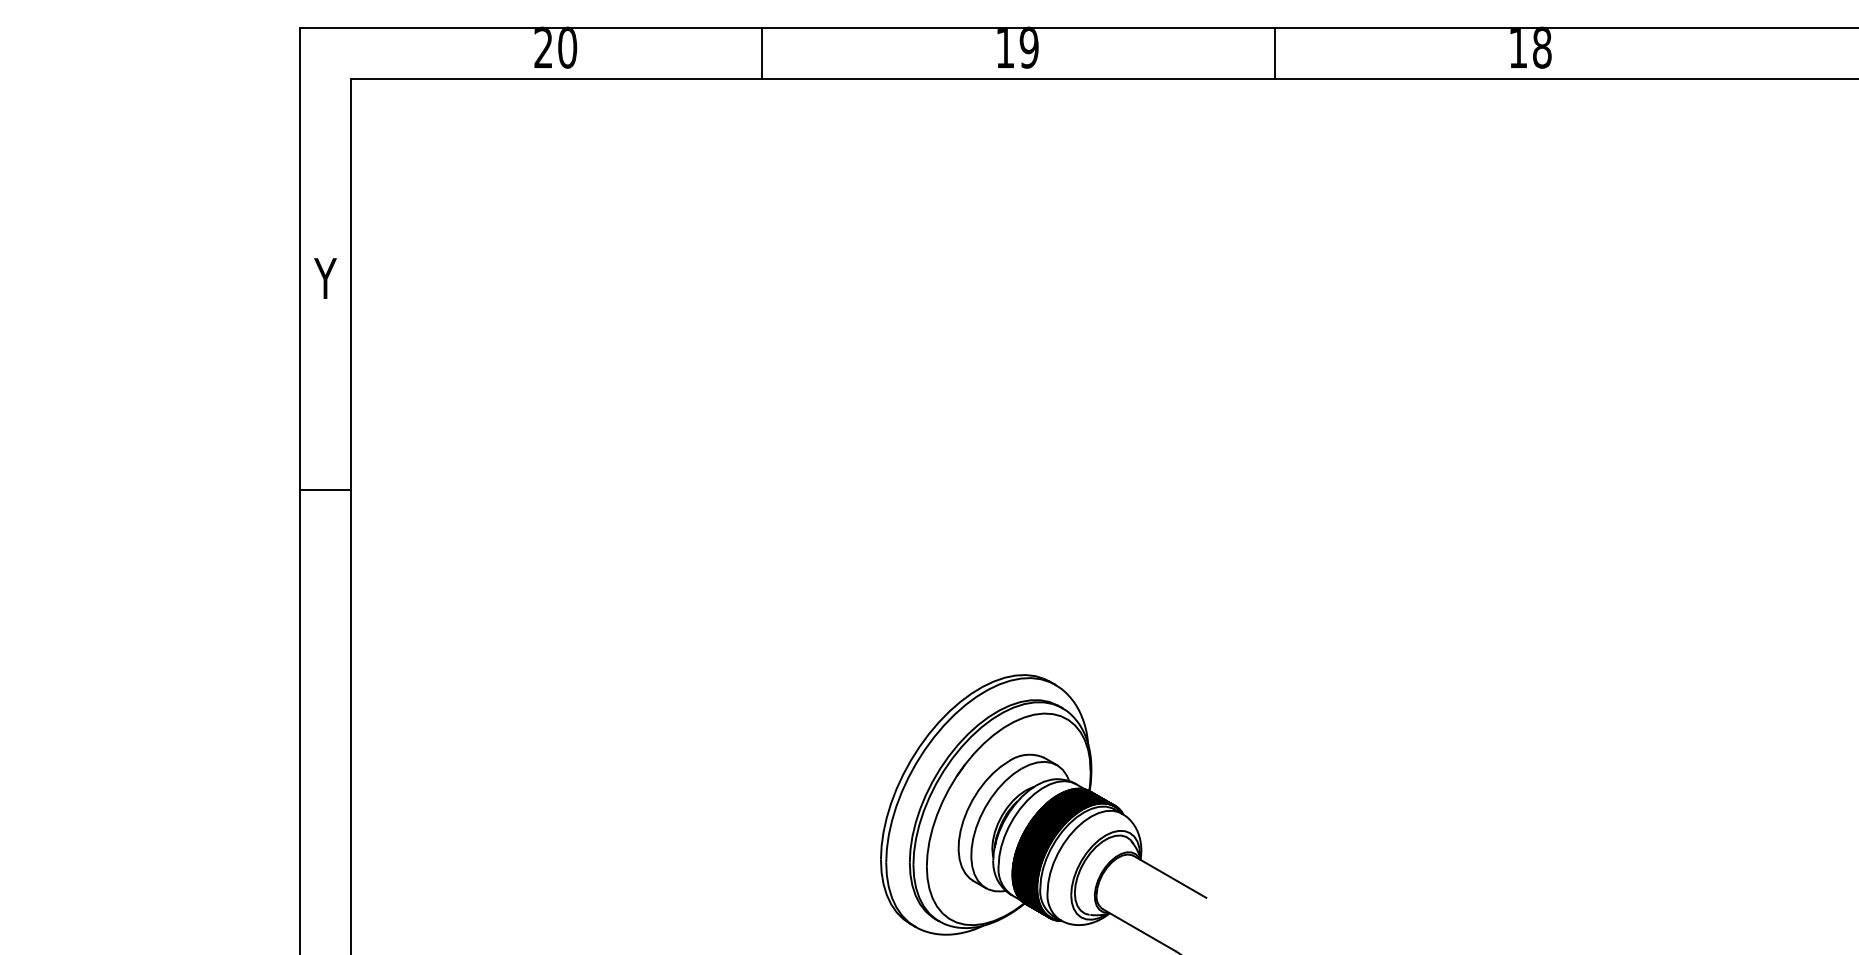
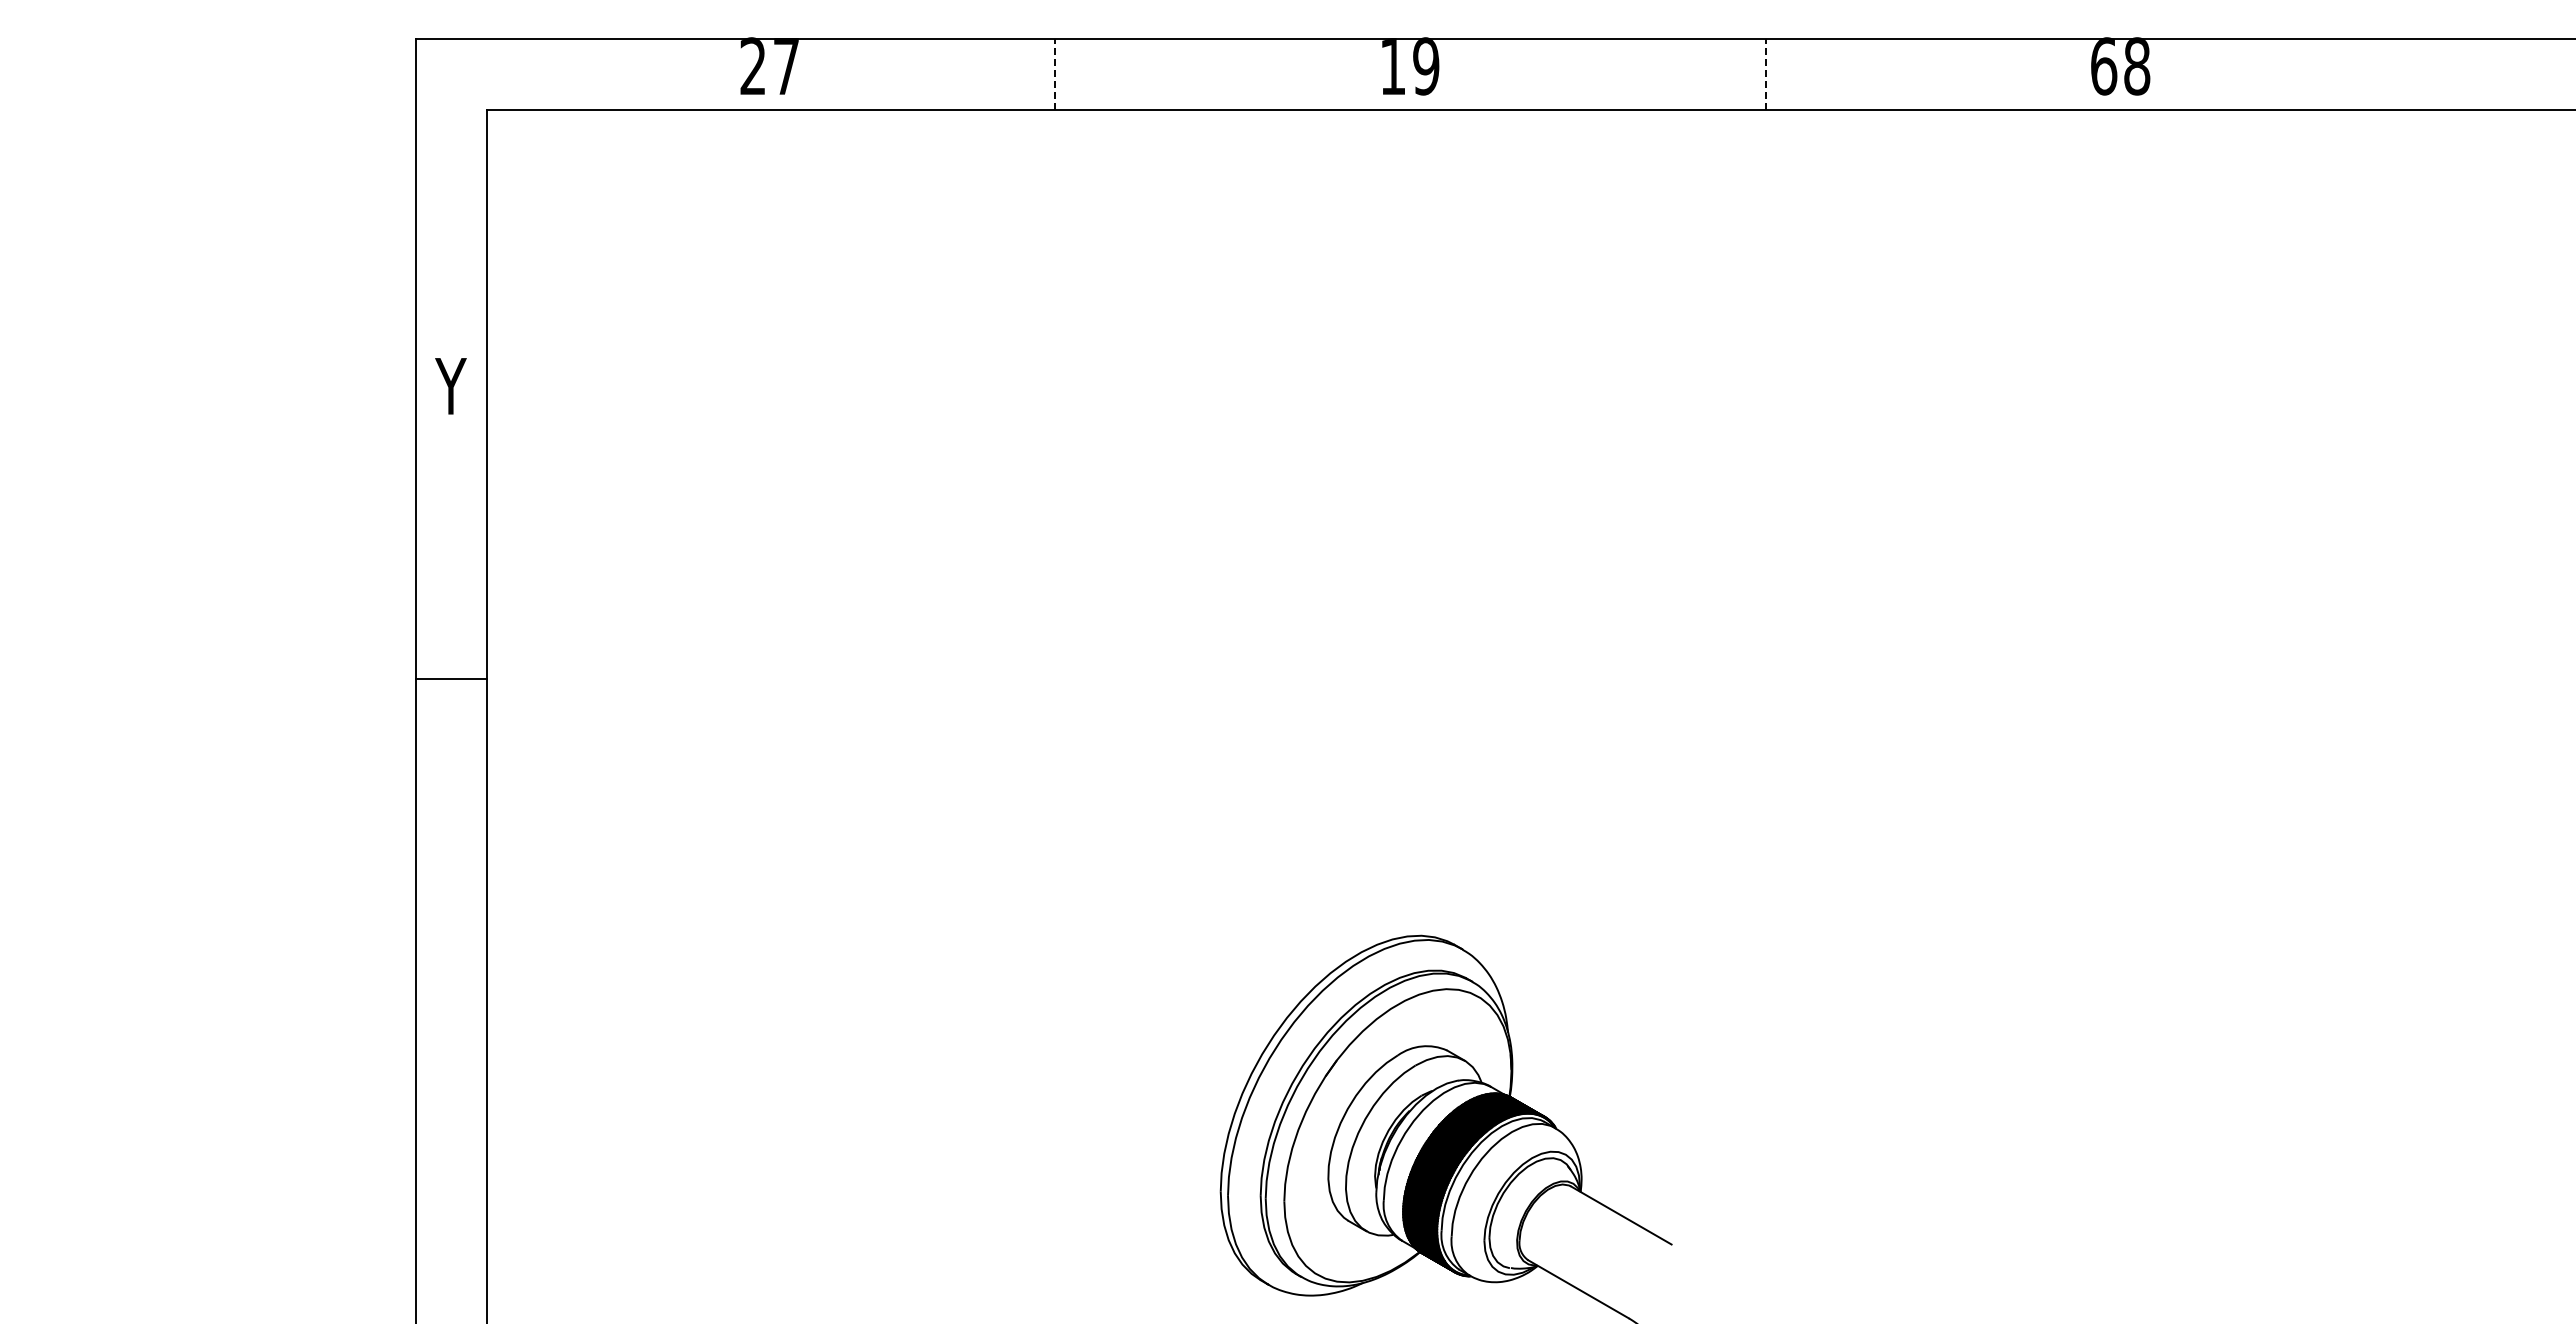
text: (567, 47) -> (786, 66), 20 -> 27
text: (1518, 47) -> (2104, 66), 18 -> 68
line: (761, 53) -> (1055, 74), solid -> dashed
line: (1274, 53) -> (1766, 74), solid -> dashed

